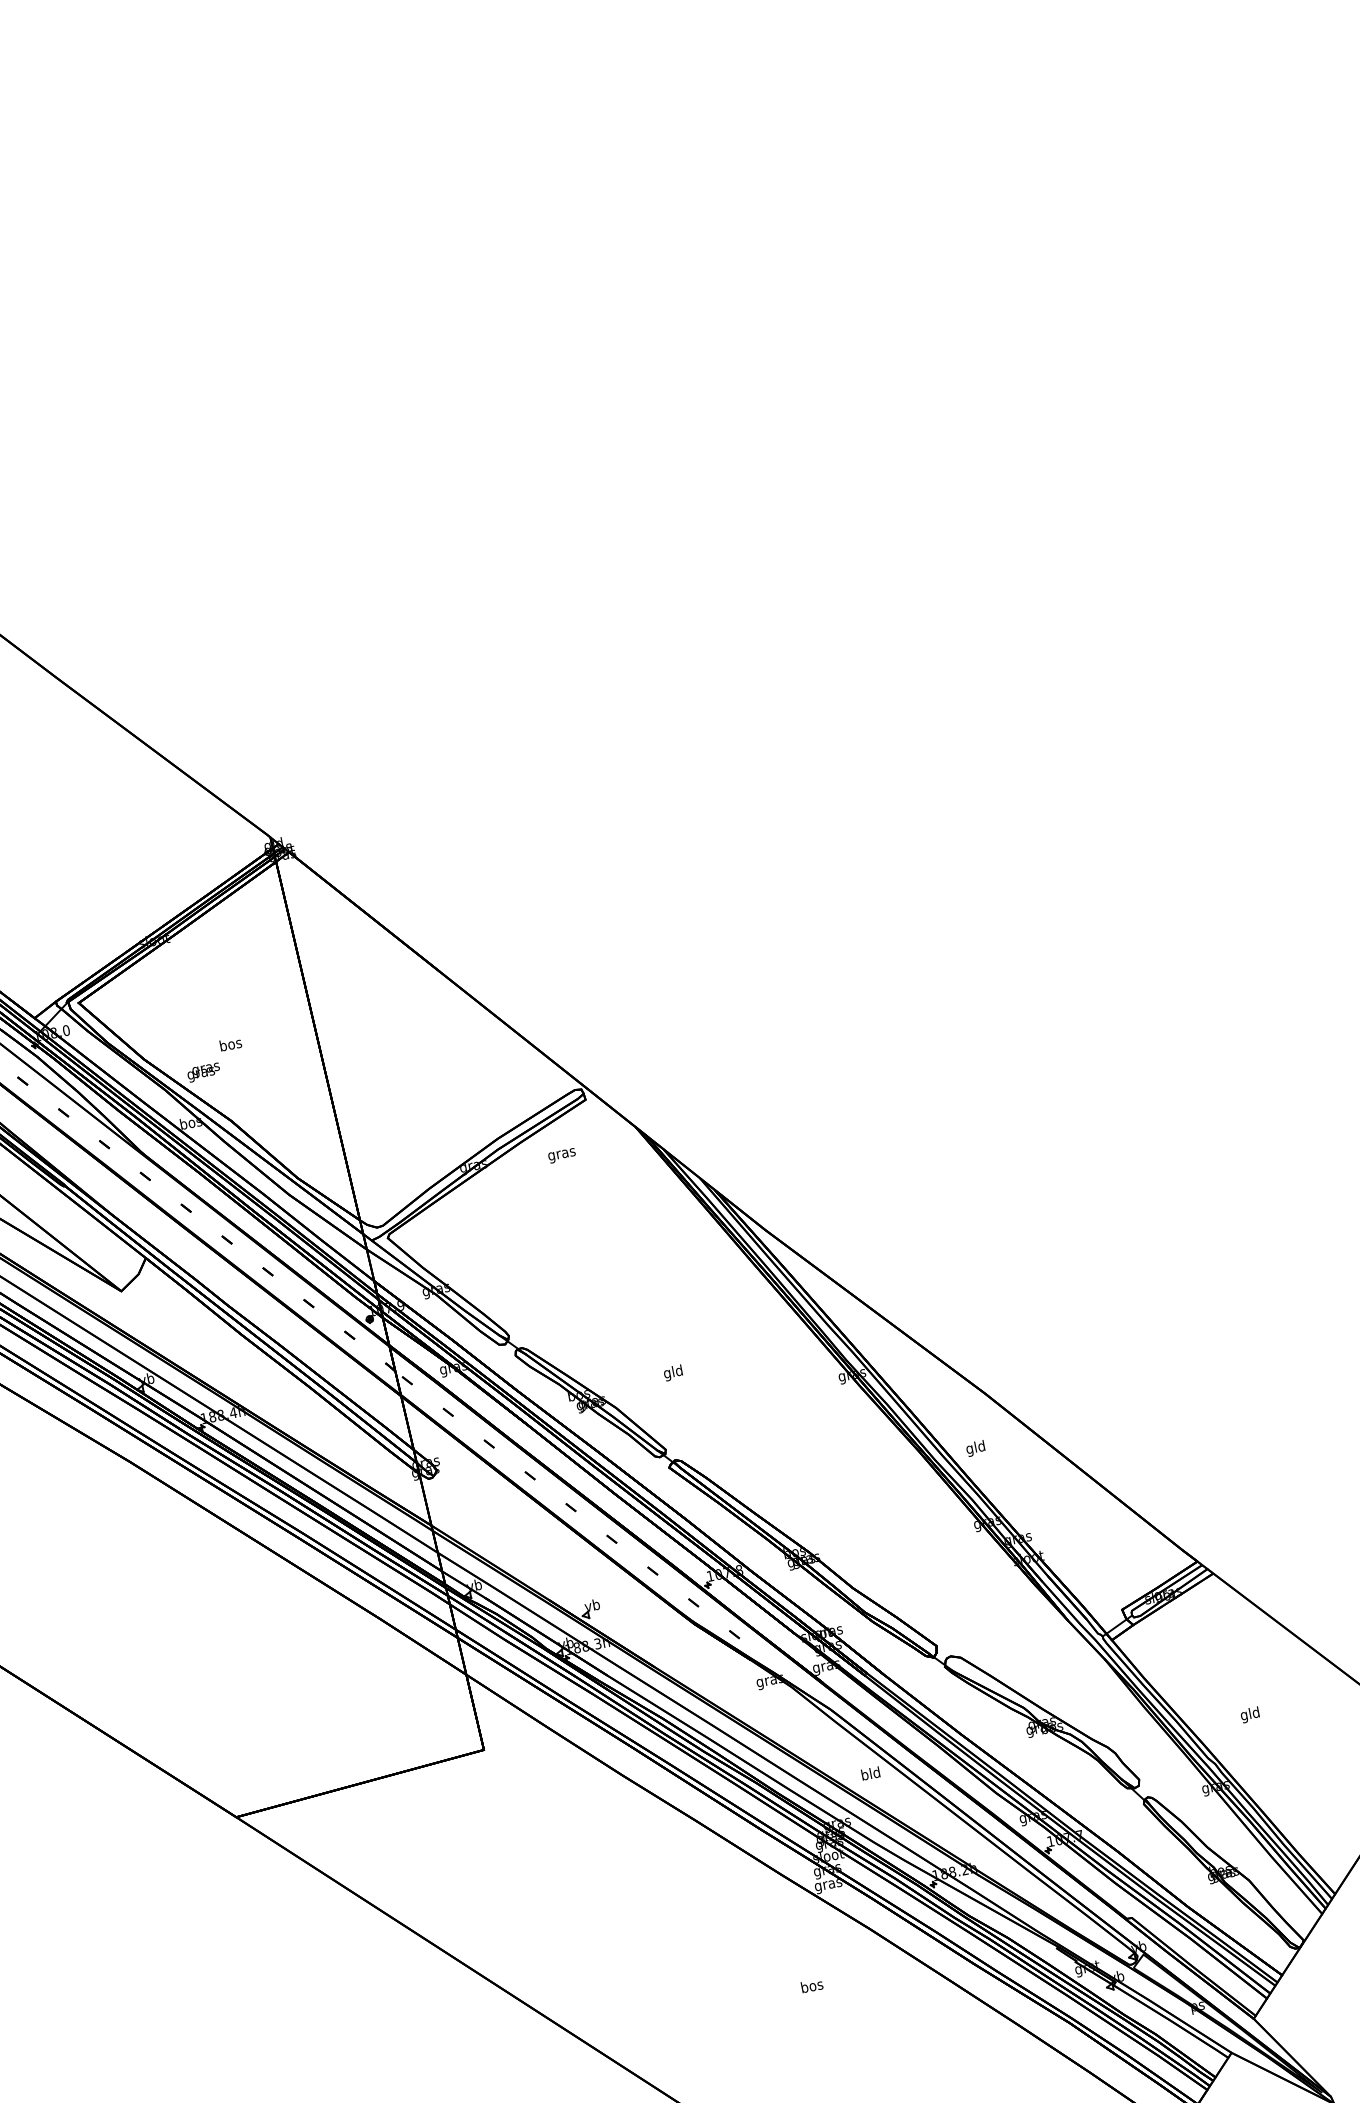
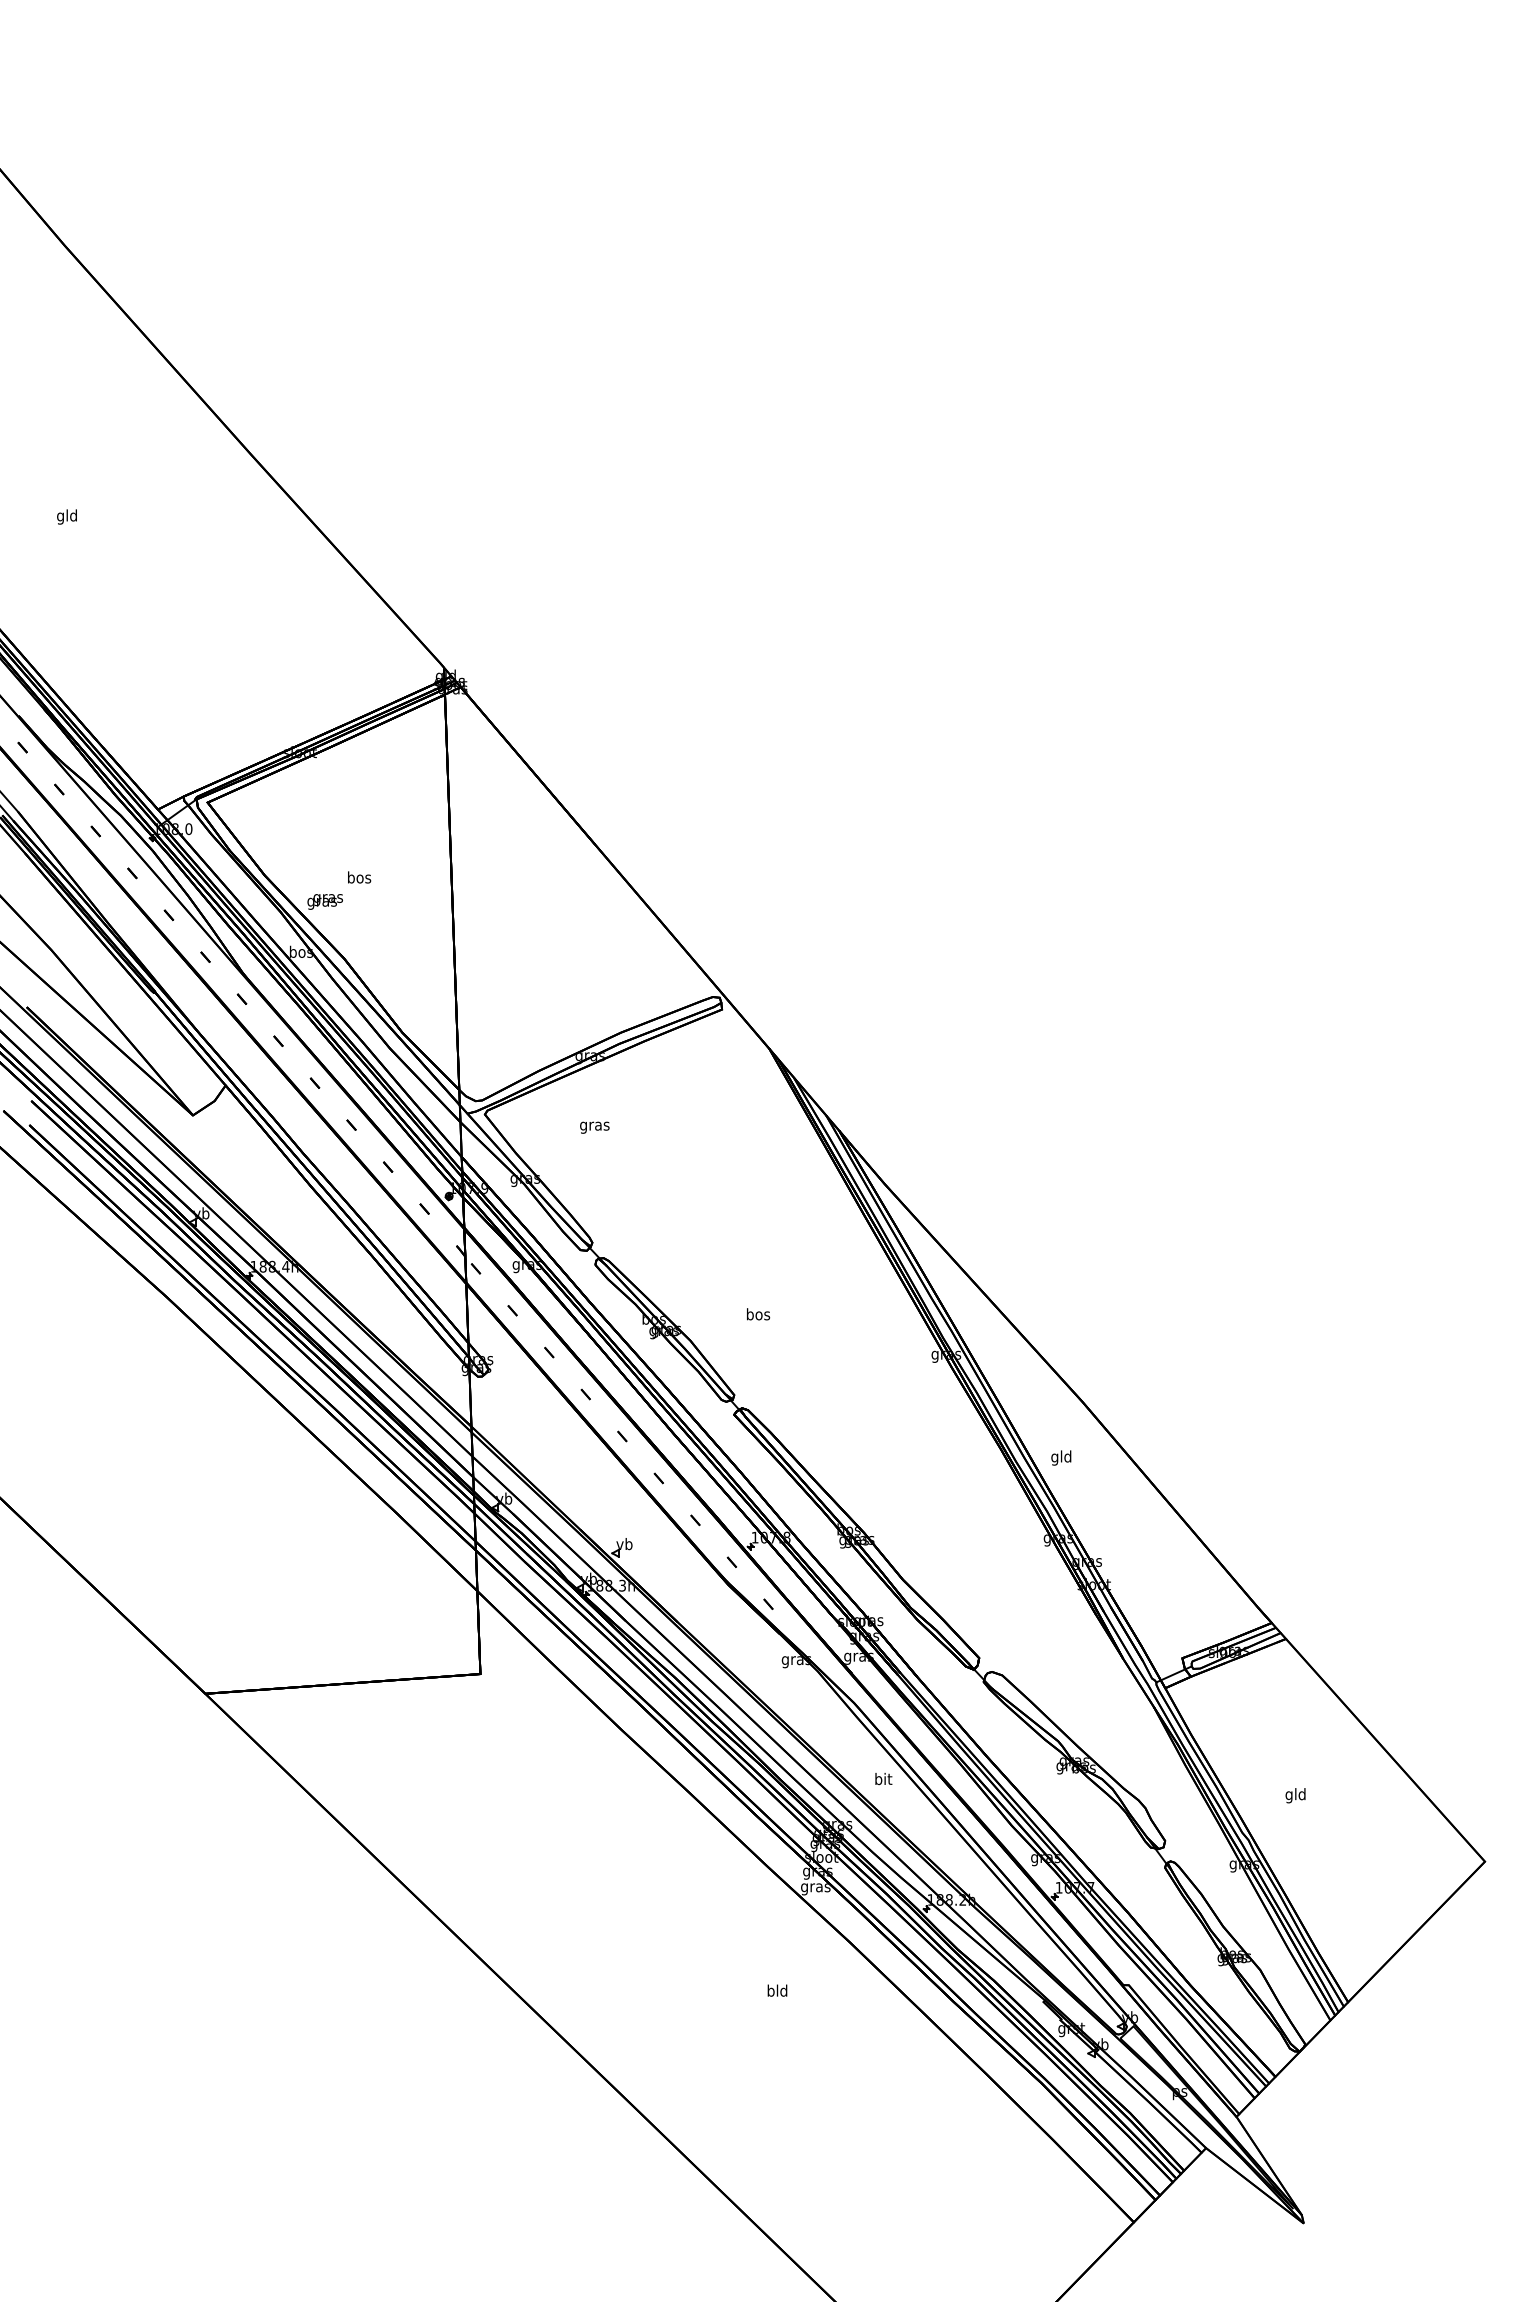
text: (561, 1155) -> (594, 1127), moved
text: (673, 1372) -> (758, 1315), gld -> bos
text: (870, 1773) -> (883, 1778), bld -> bit
text: (811, 1985) -> (777, 1990), bos -> bld

